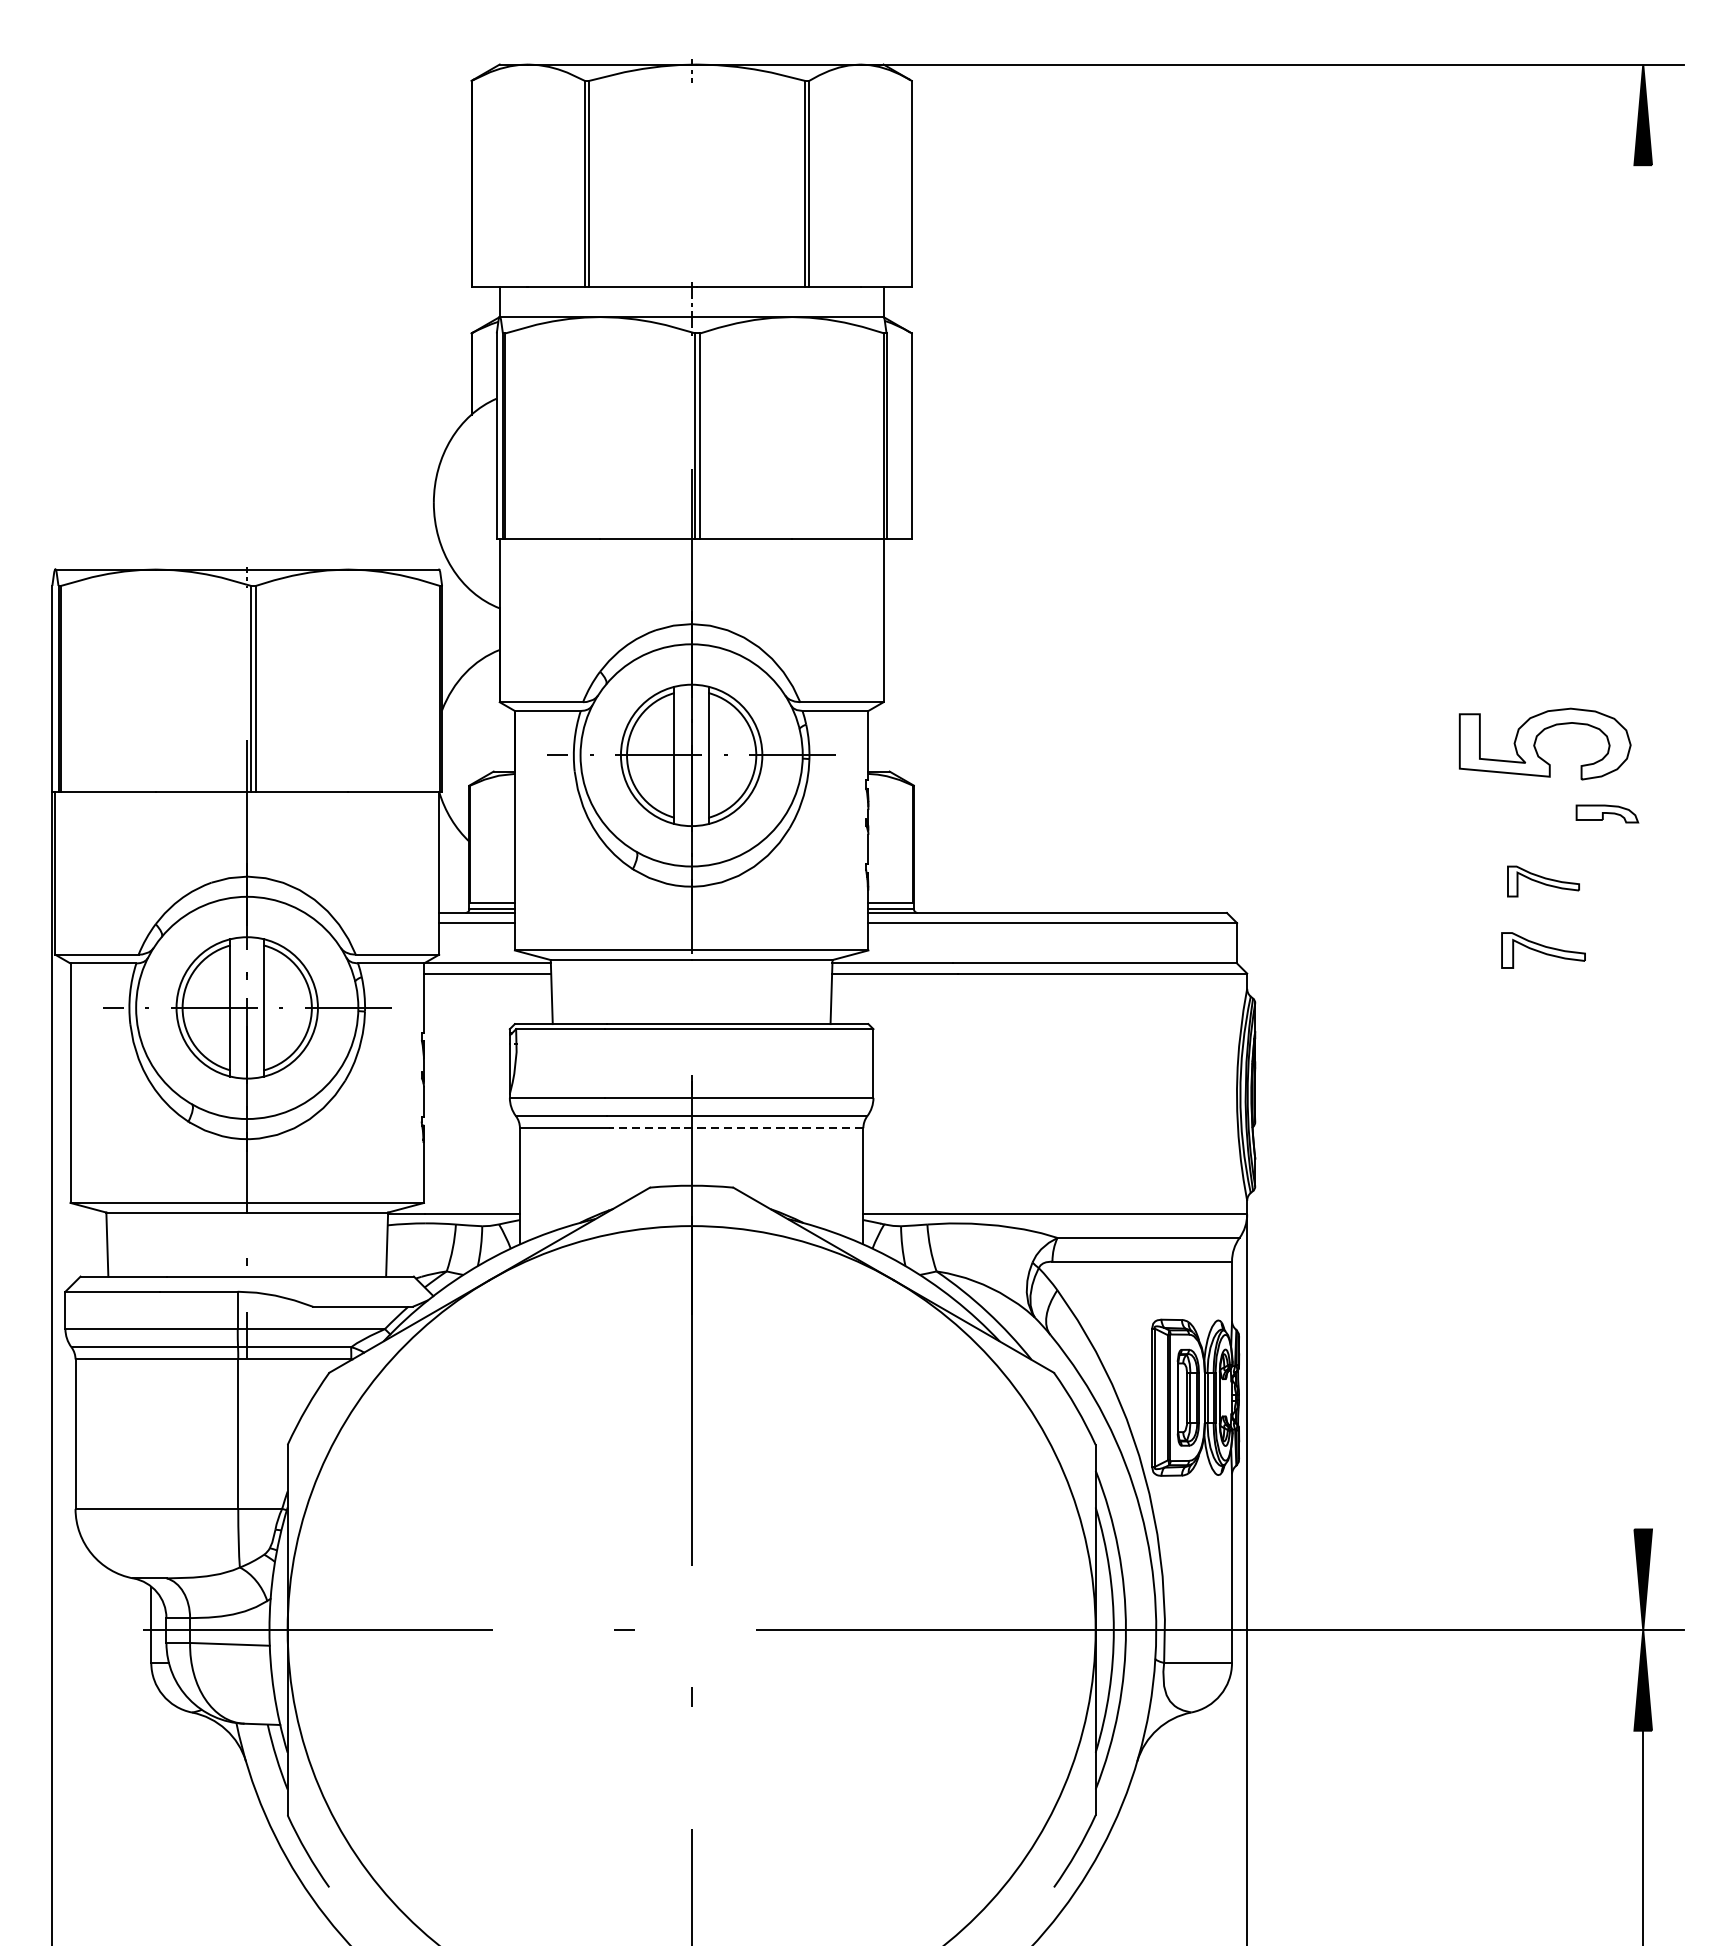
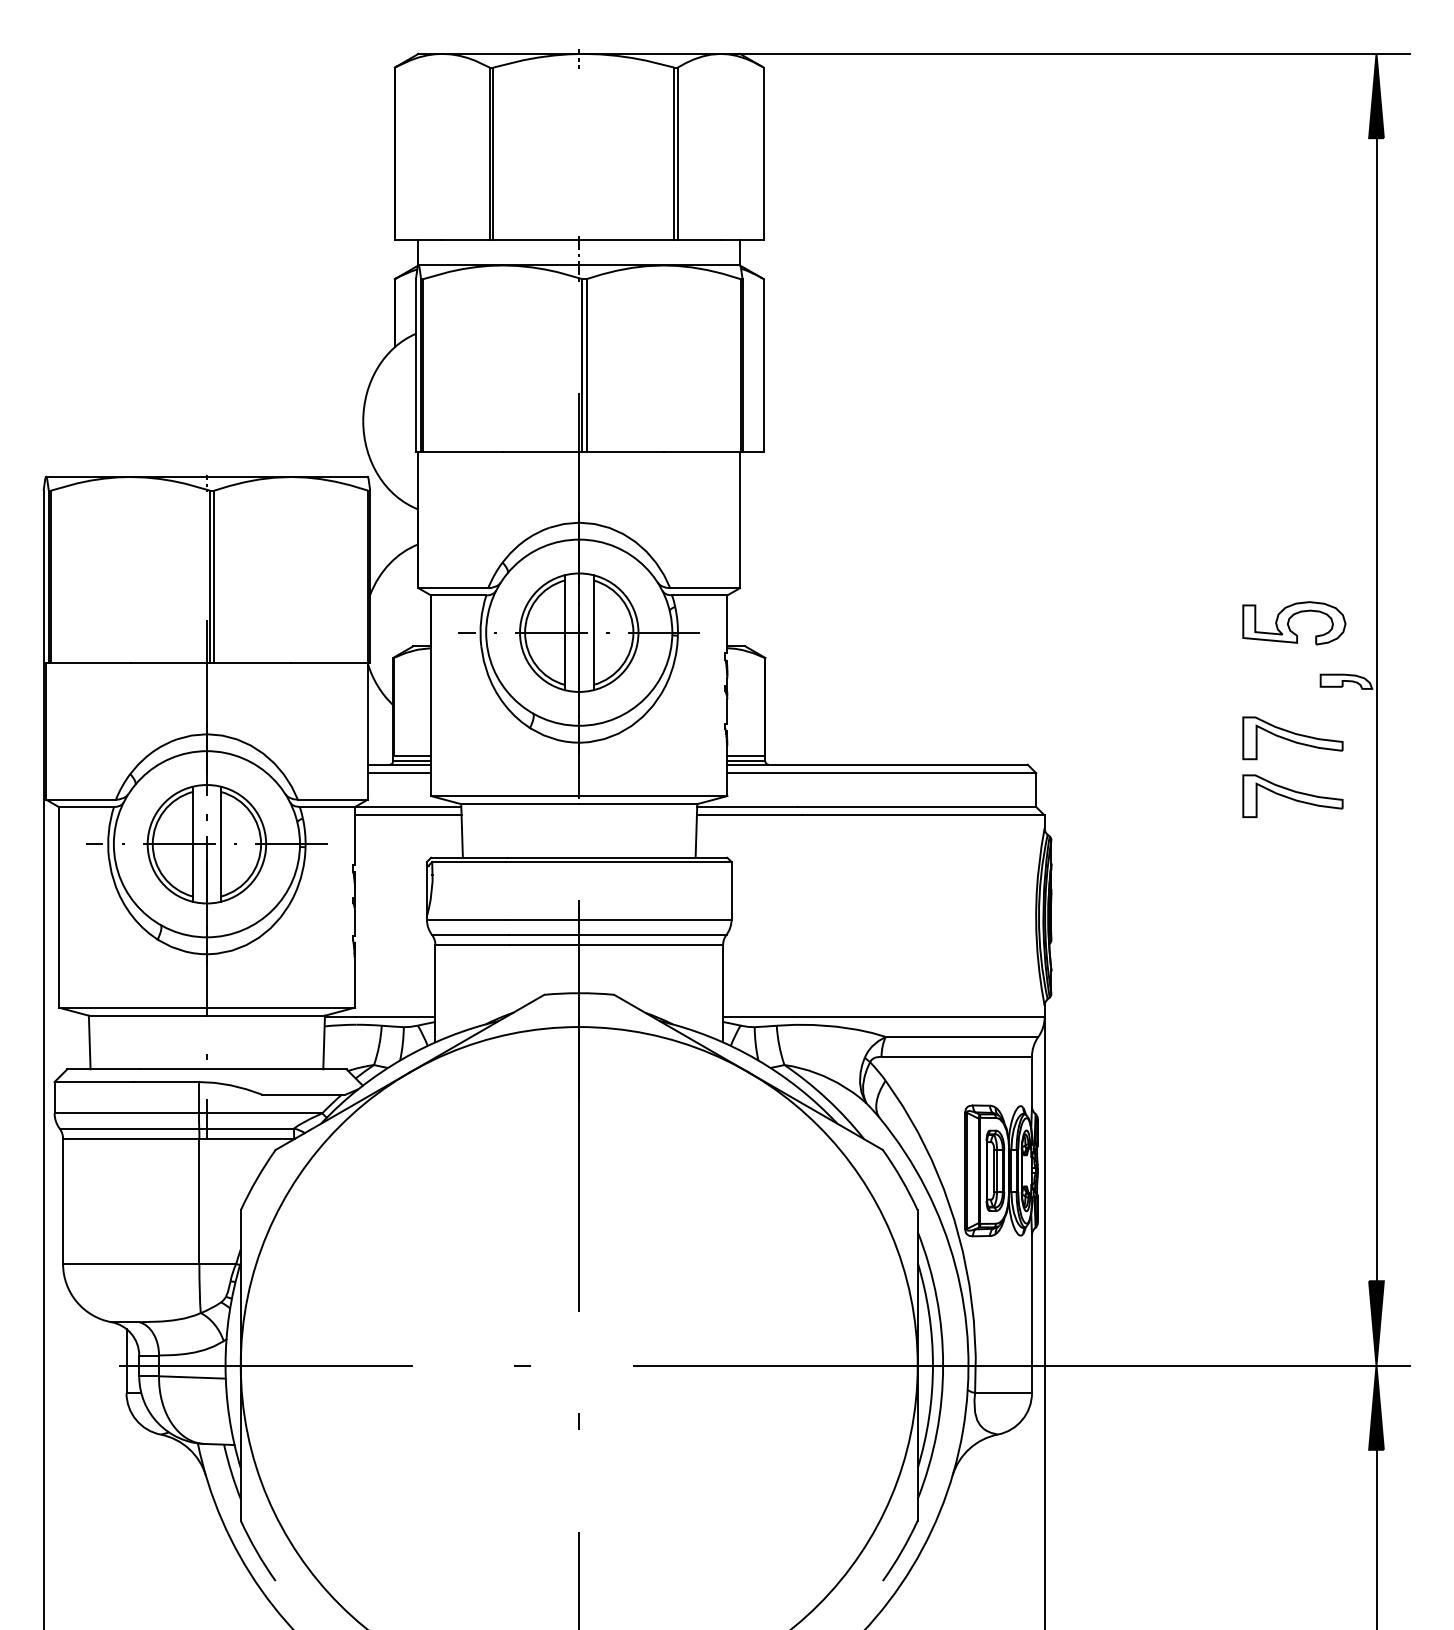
part: (1545, 744) -> (1294, 623), size x0.71
line: (1643, 847) -> (1376, 709), added
part: (1542, 881) -> (1292, 738), size x1.67
part: (1542, 949) -> (1292, 795), size x1.43
line: (736, 1128) -> (616, 945), dashed -> solid

